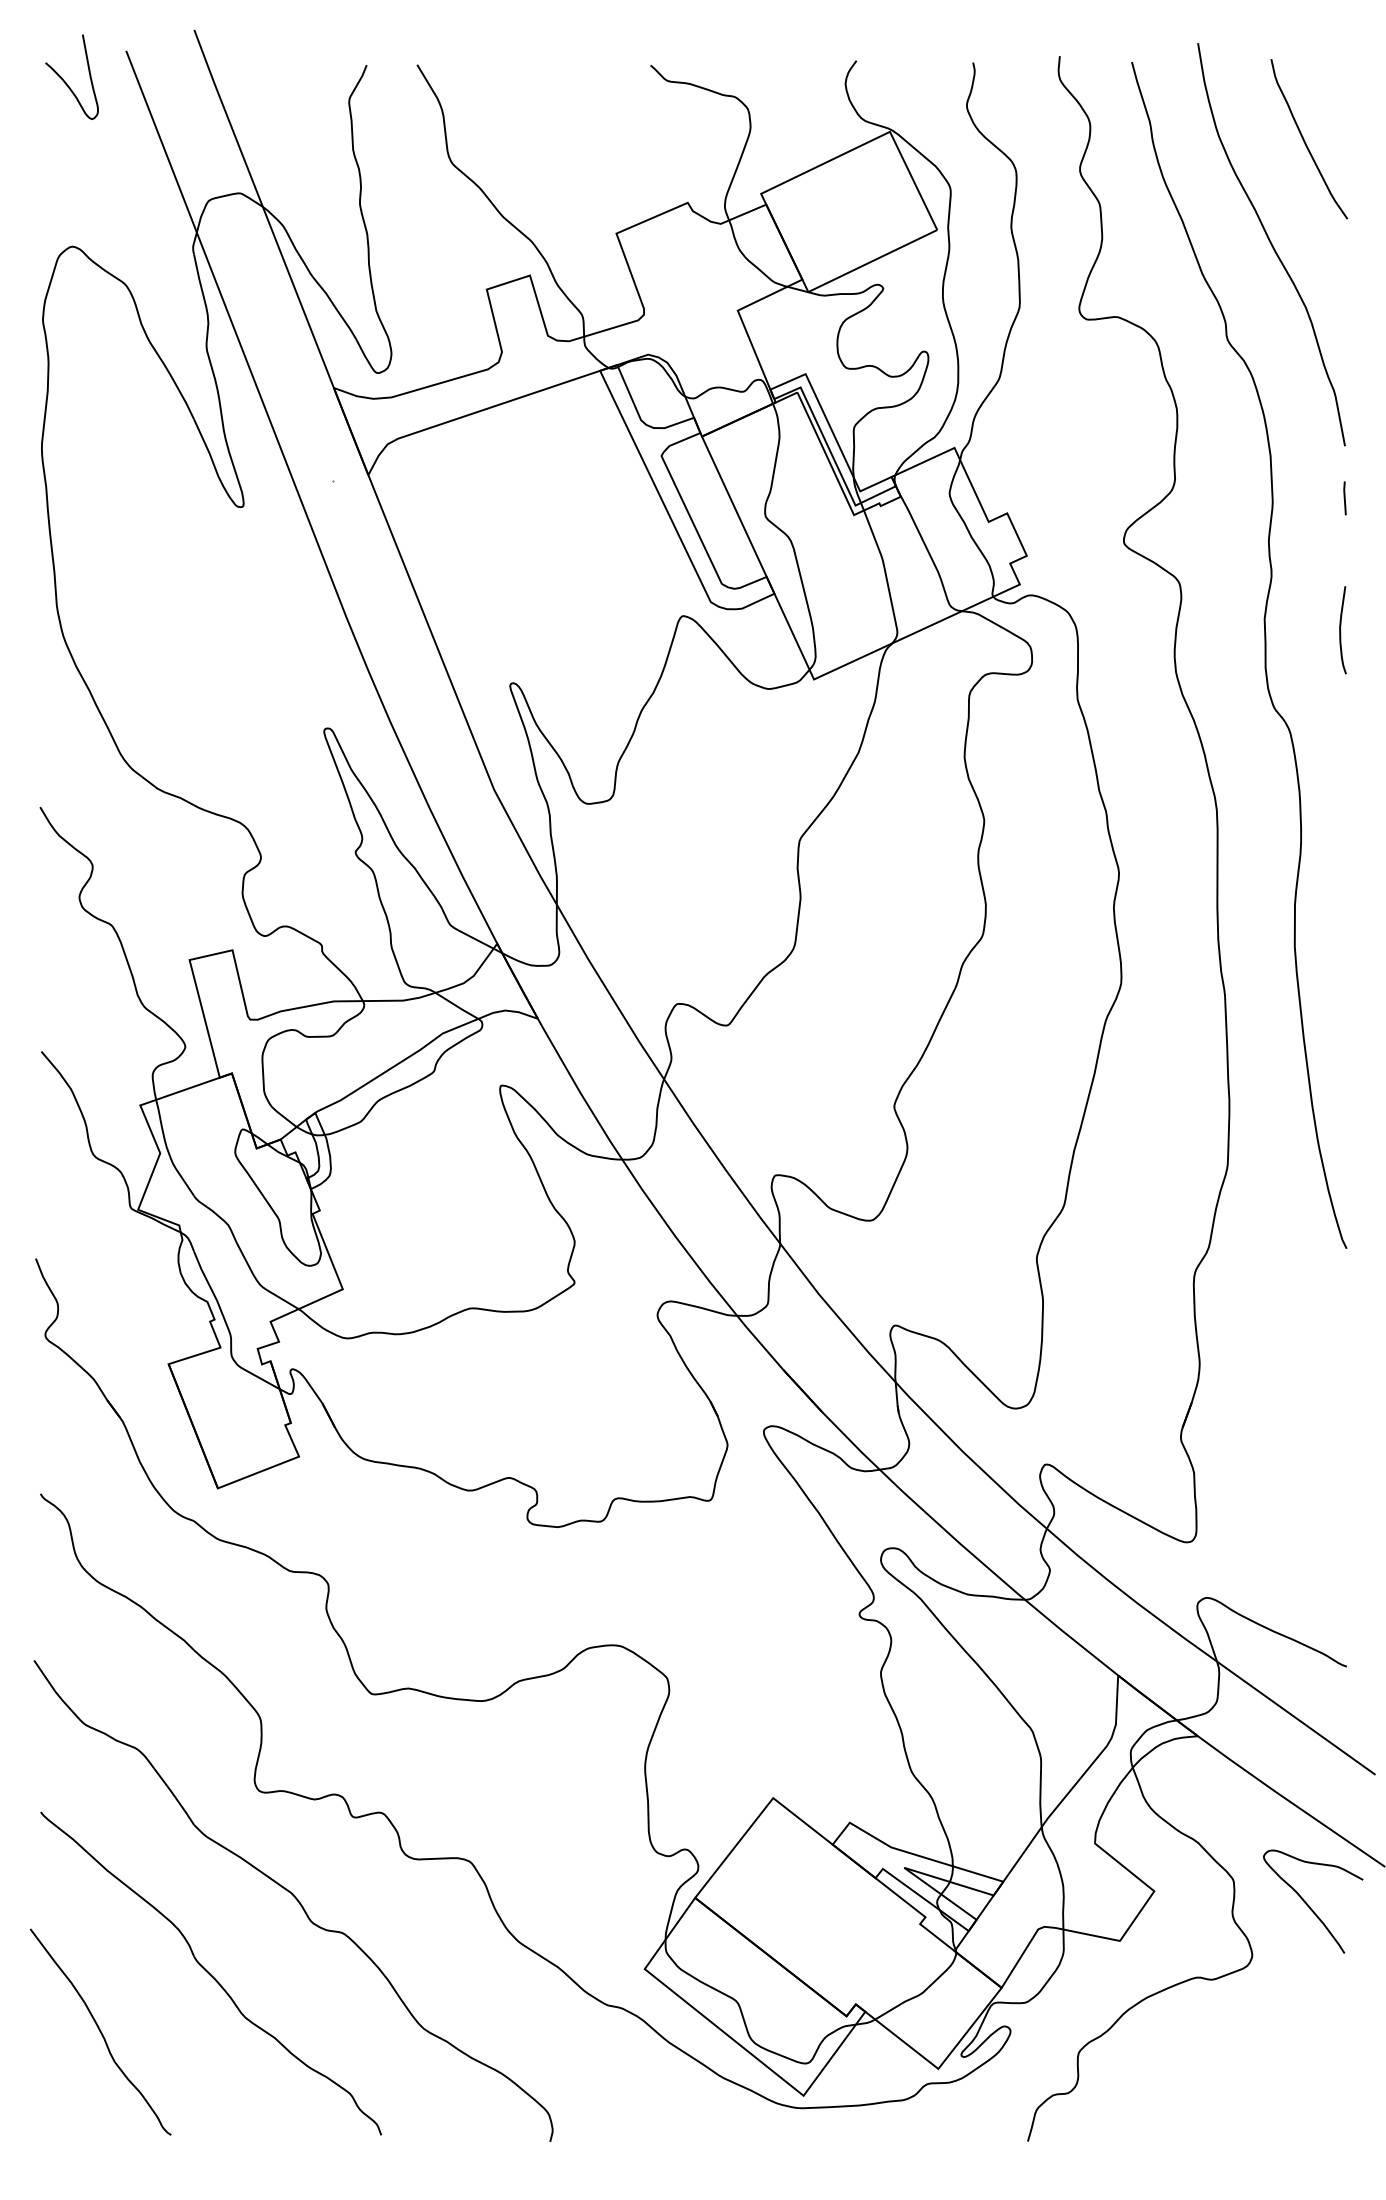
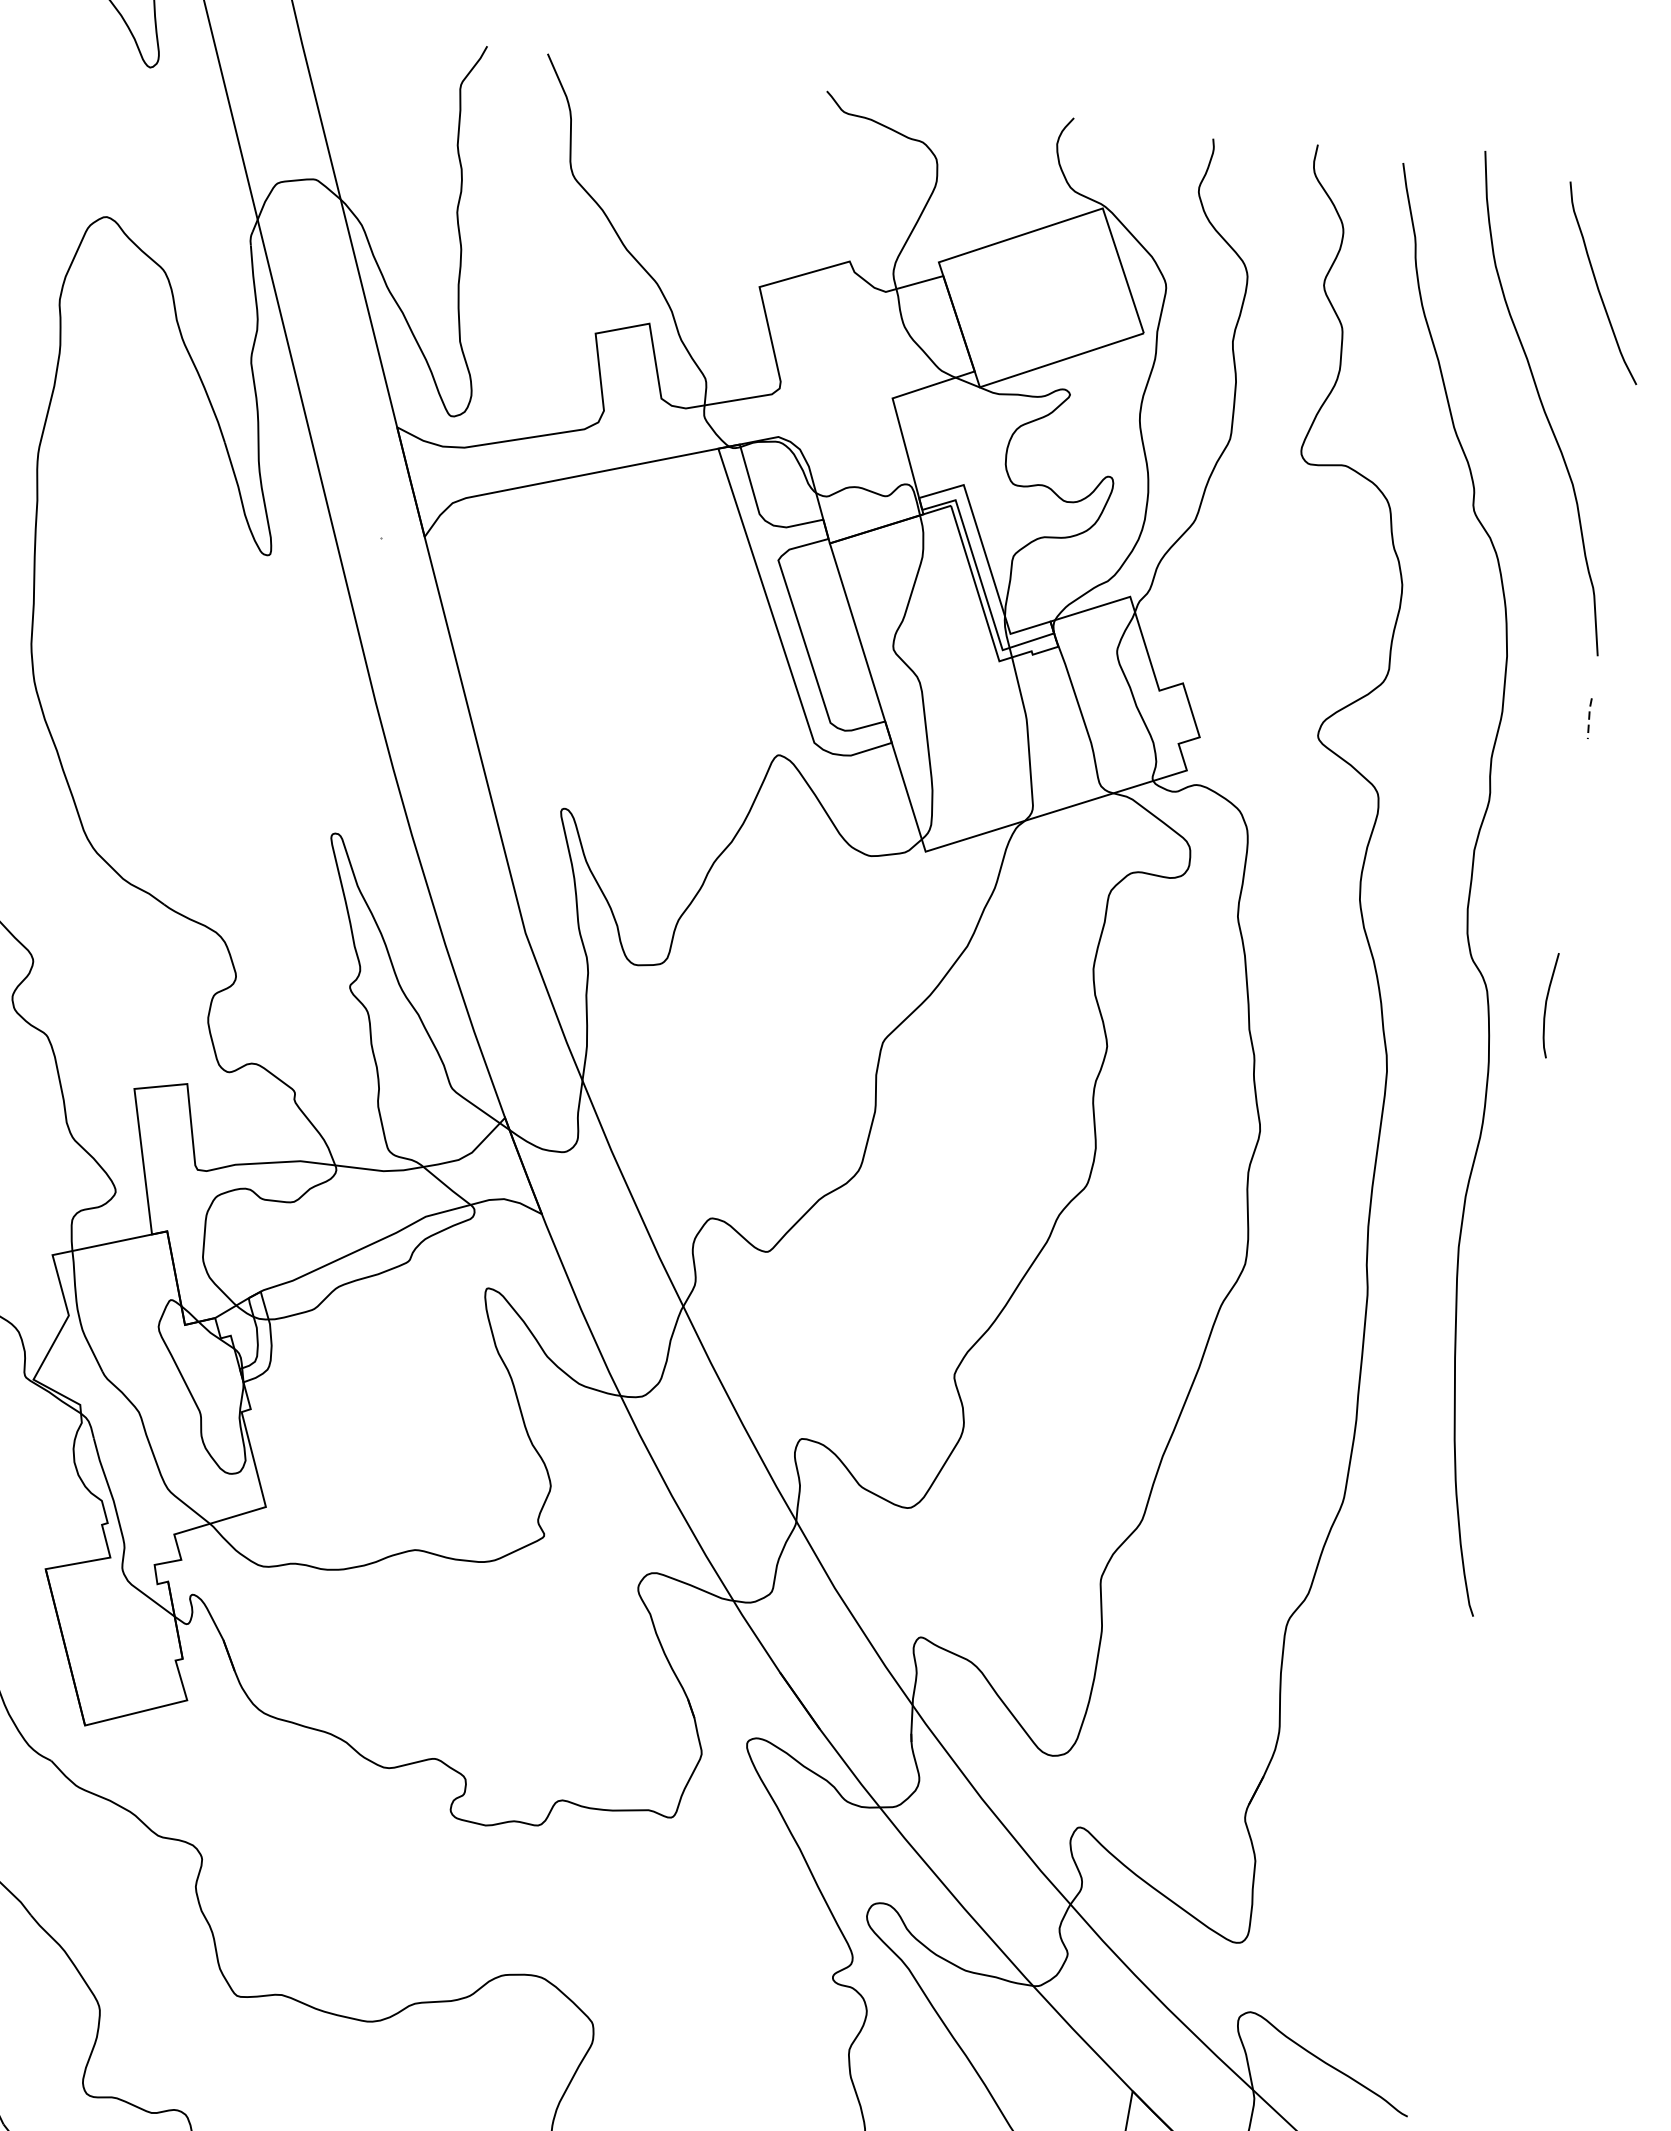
line: (1344, 497) -> (1588, 717), solid -> dashed
curve: (1341, 631) -> (1547, 1006), moved

